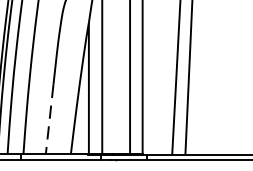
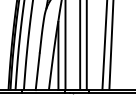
line: (49, 120) -> (37, 72), dashed -> solid

